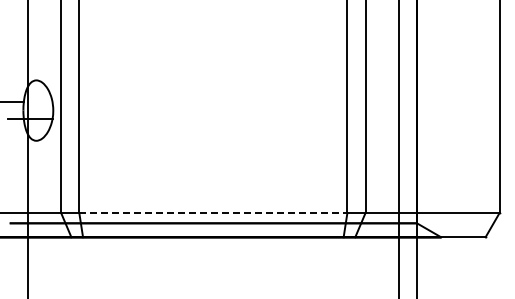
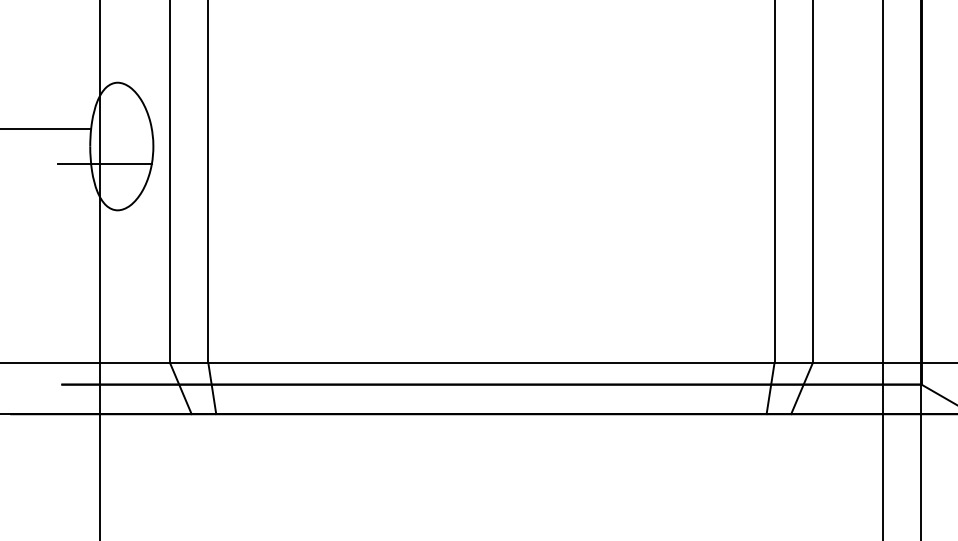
line: (213, 213) -> (491, 363), dashed -> solid

